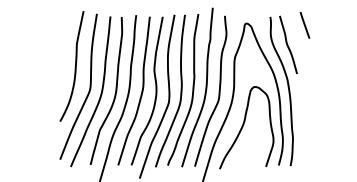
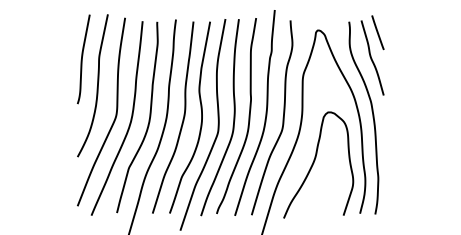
line: (304, 25) -> (377, 32), moved
curve: (63, 46) -> (82, 59), added

